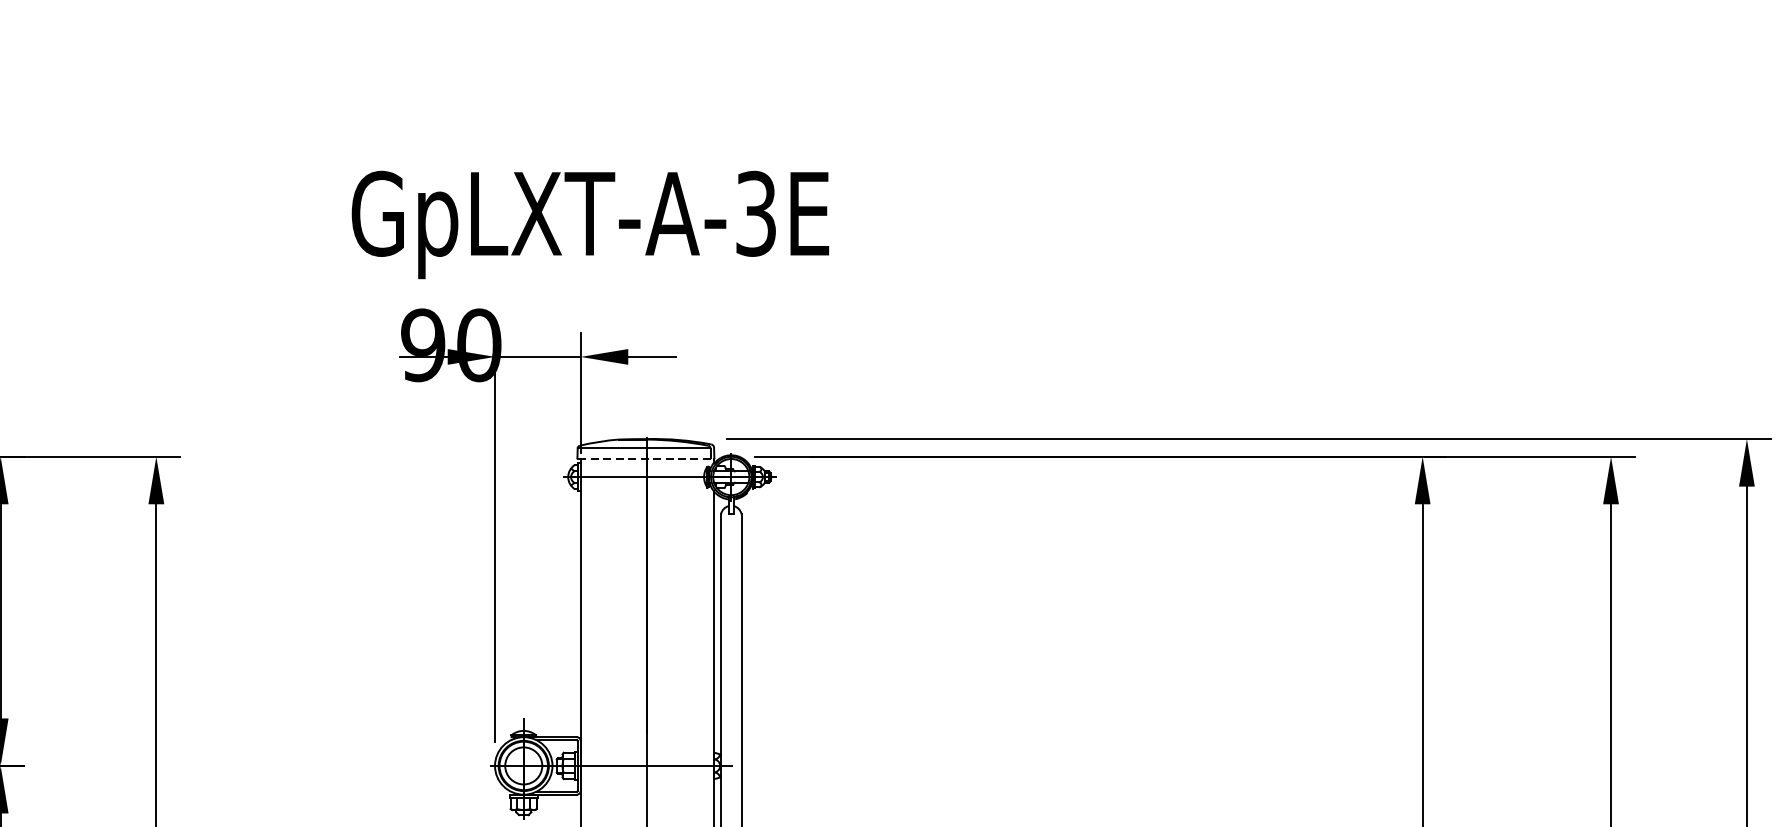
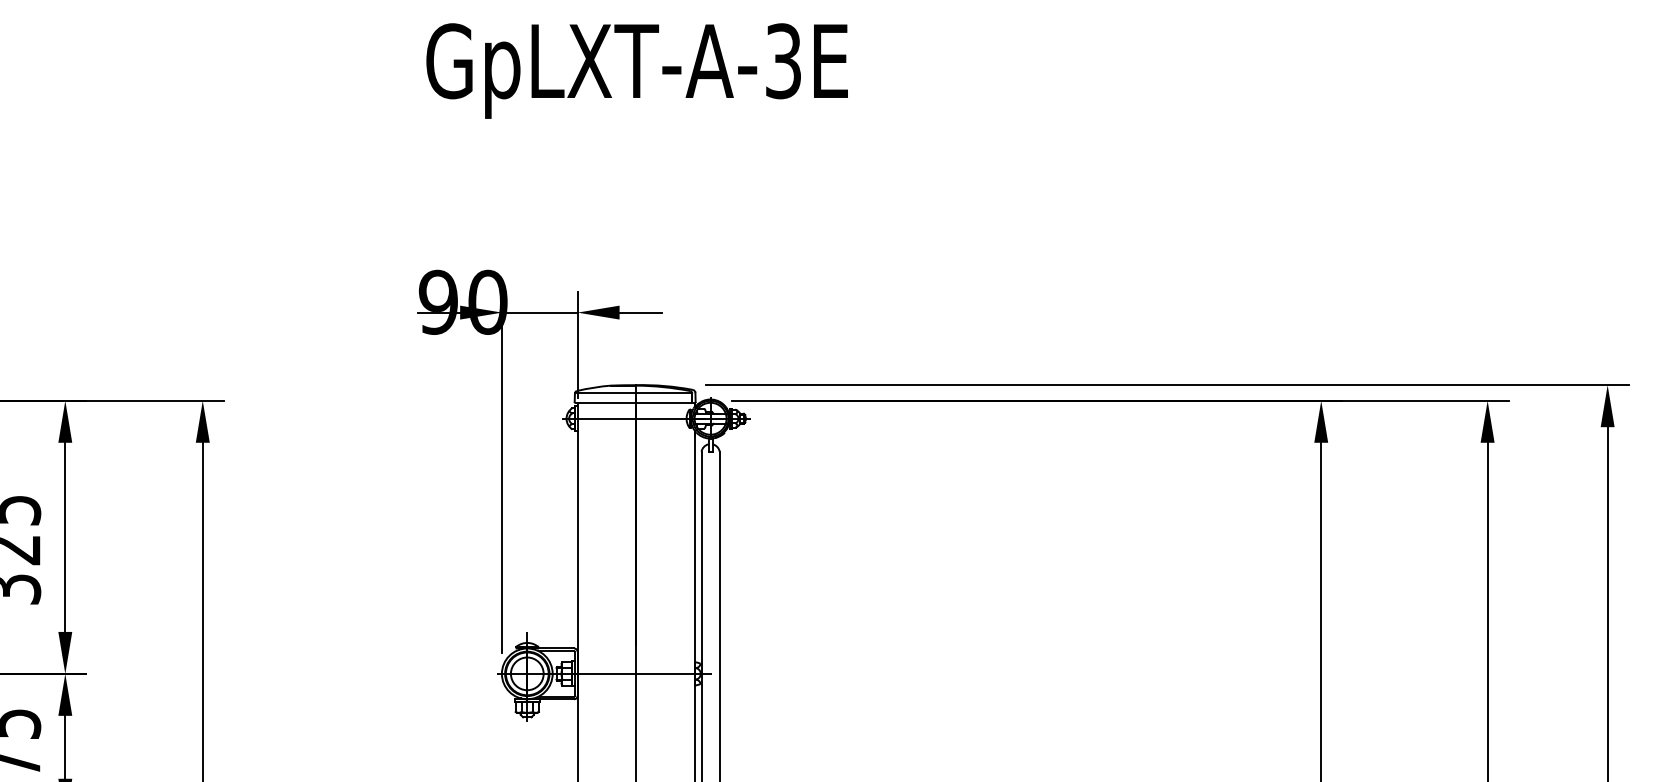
text: (589, 224) -> (636, 70), moved
line: (646, 458) -> (635, 402), dashed -> solid

